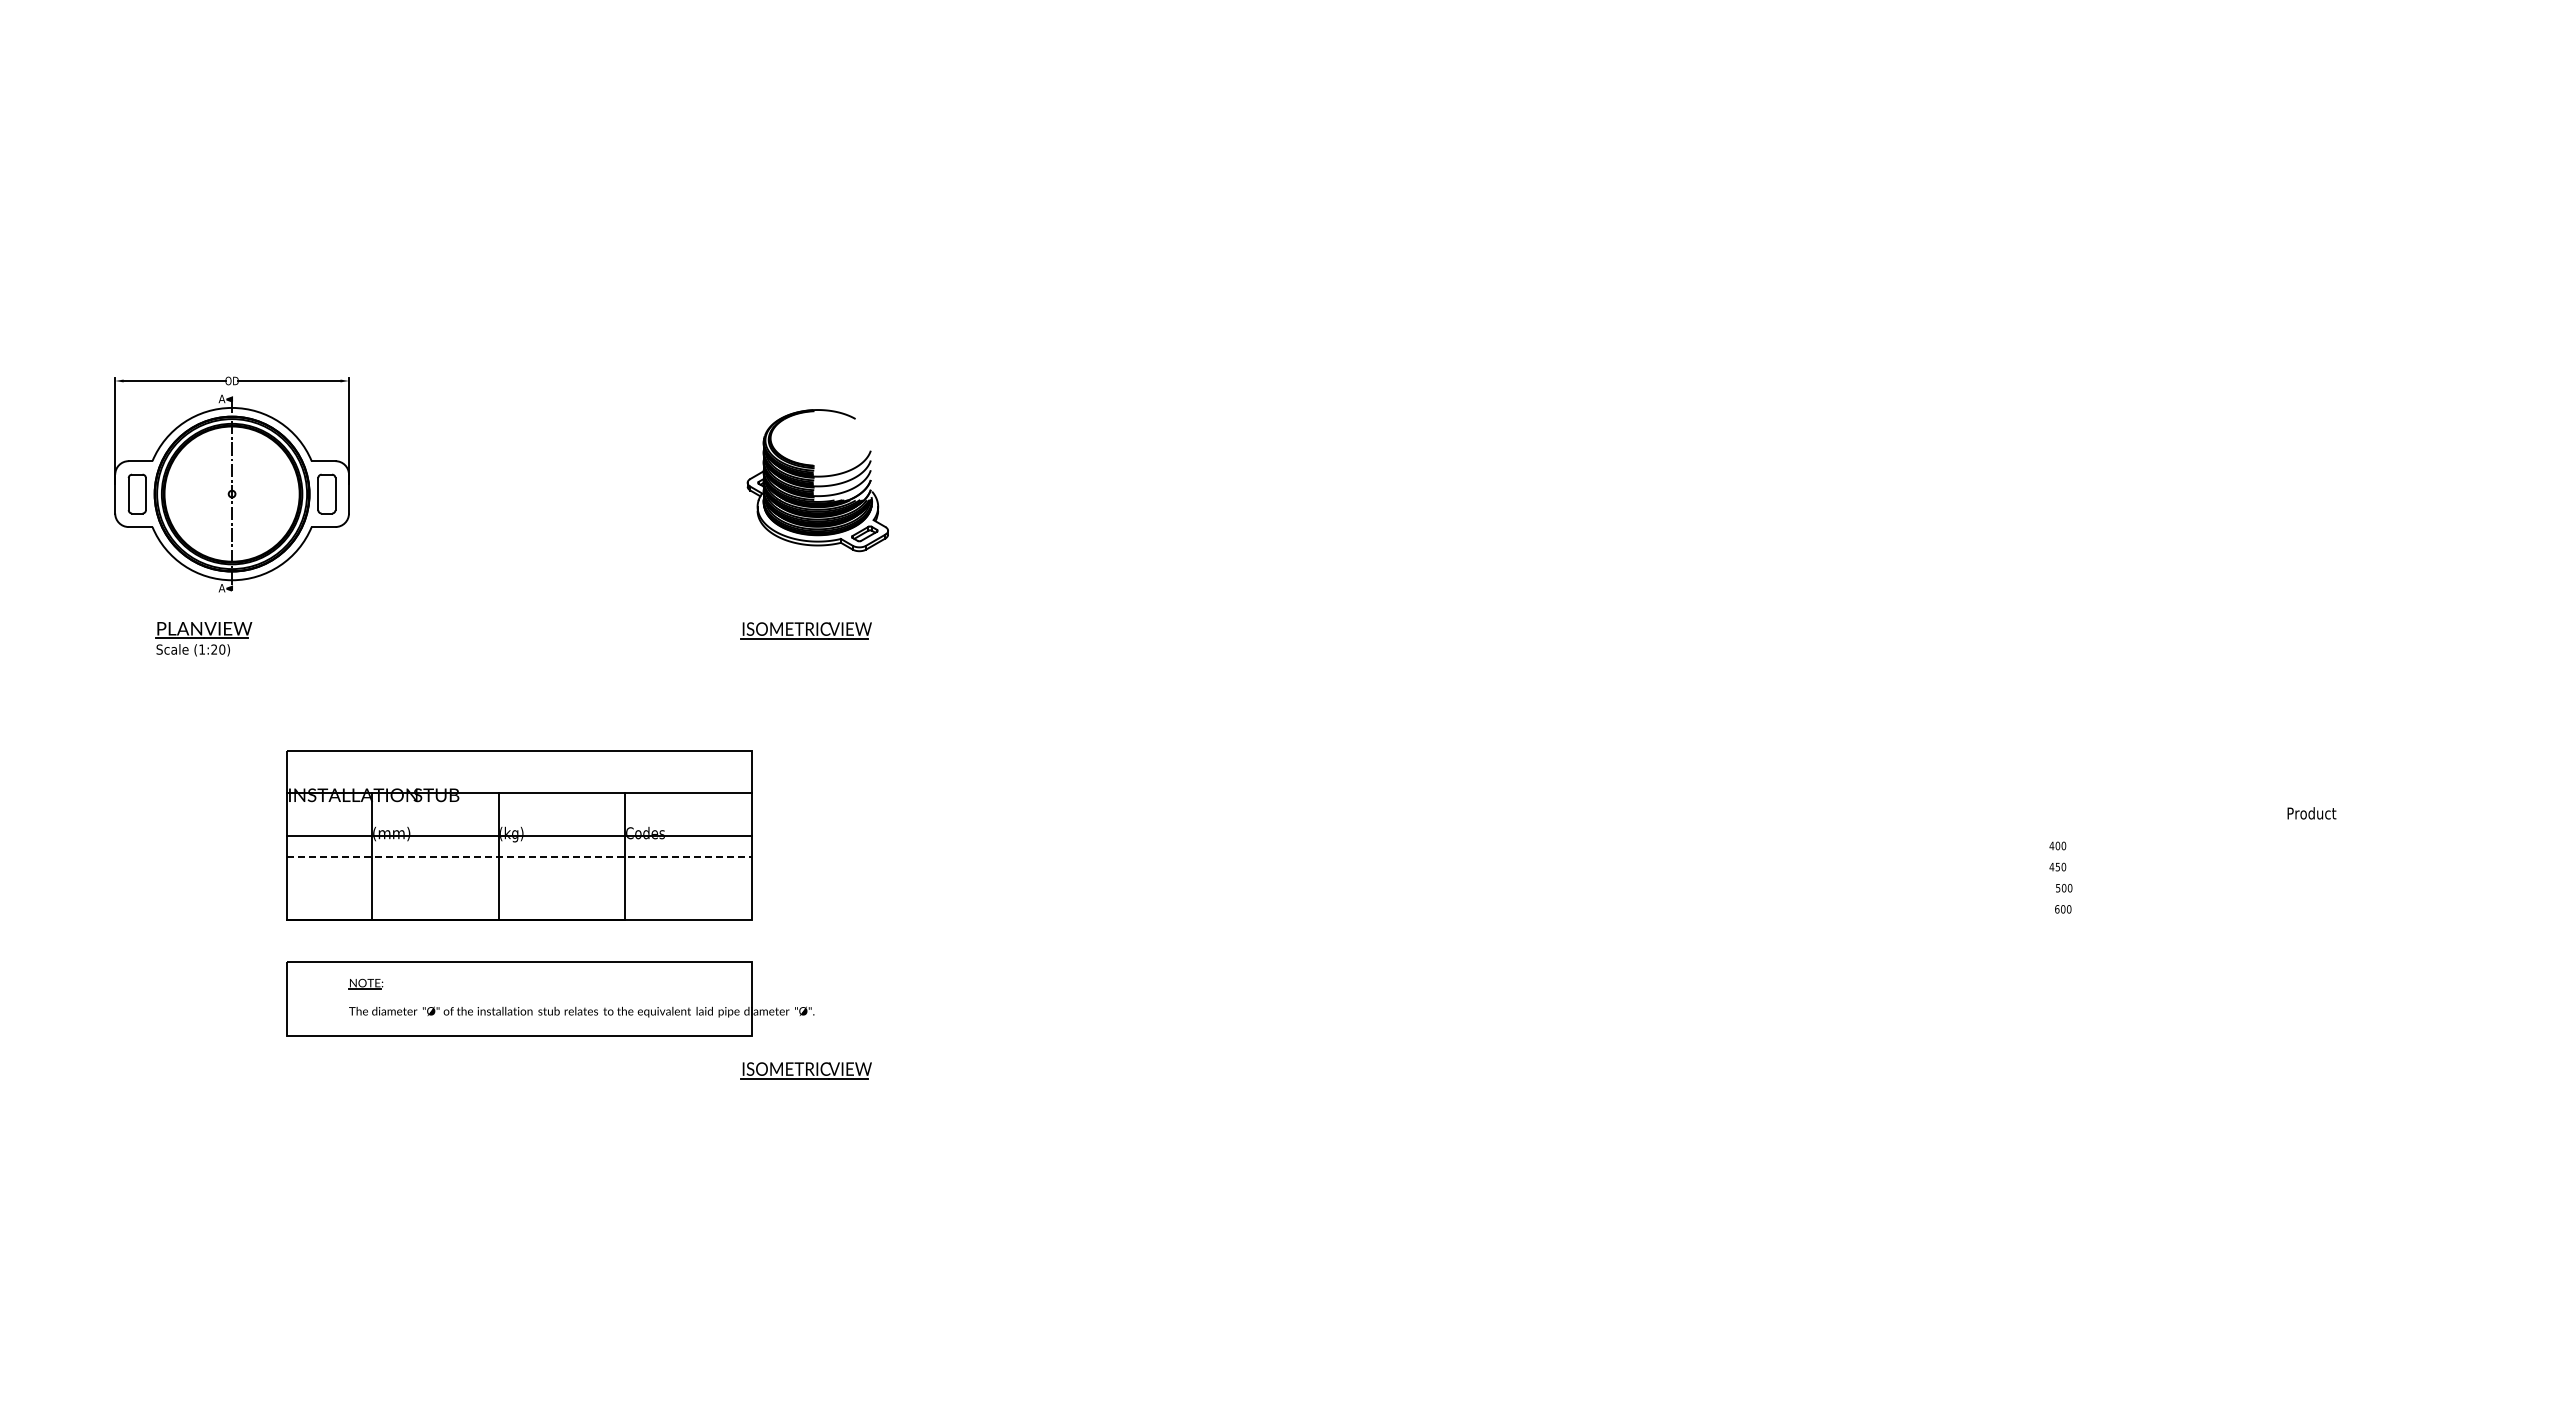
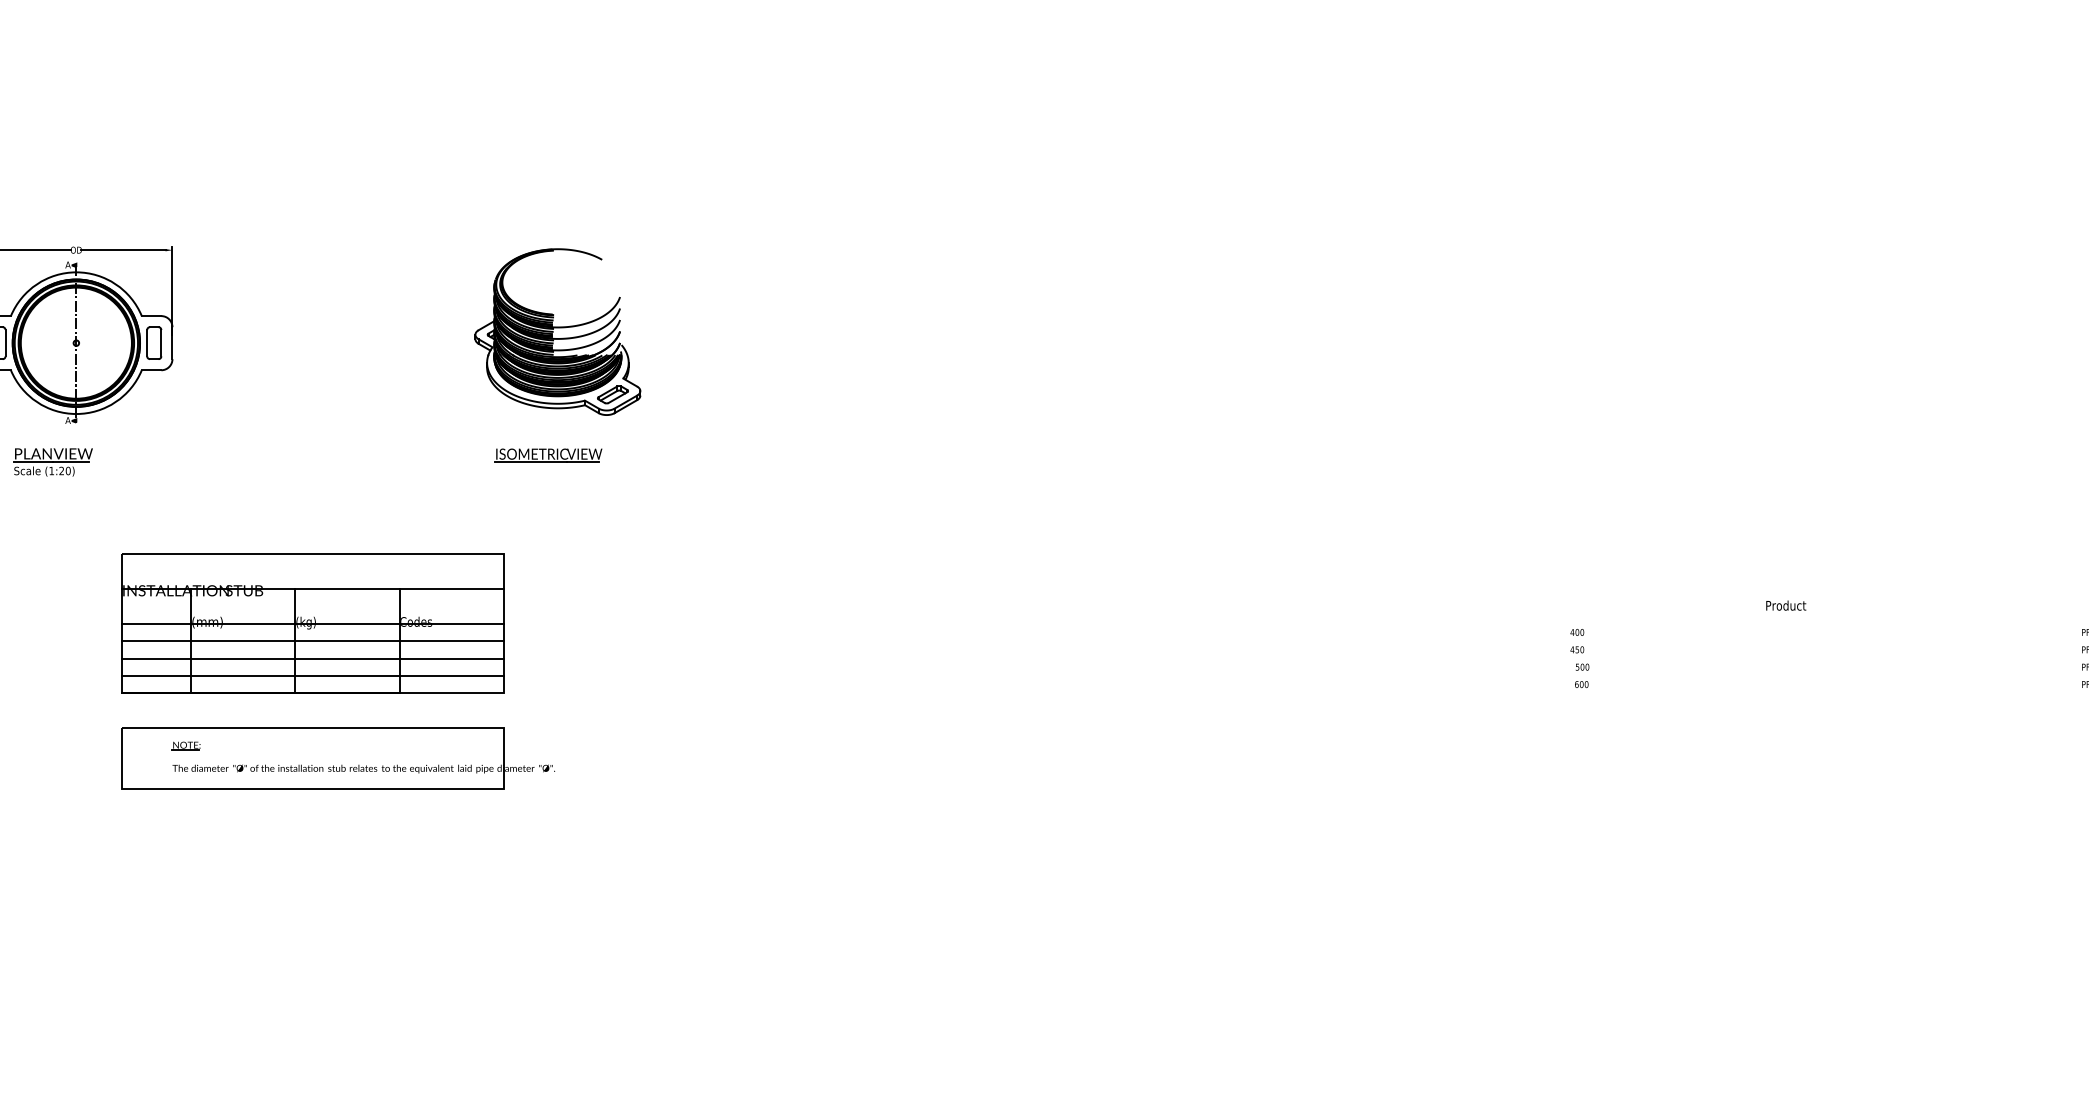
part: (817, 480) -> (557, 332), size x1.43
line: (520, 856) -> (313, 641), dashed -> solid
line: (519, 877) -> (312, 658), added
line: (519, 898) -> (312, 675), added
part: (805, 1070) -> (547, 817), removed

